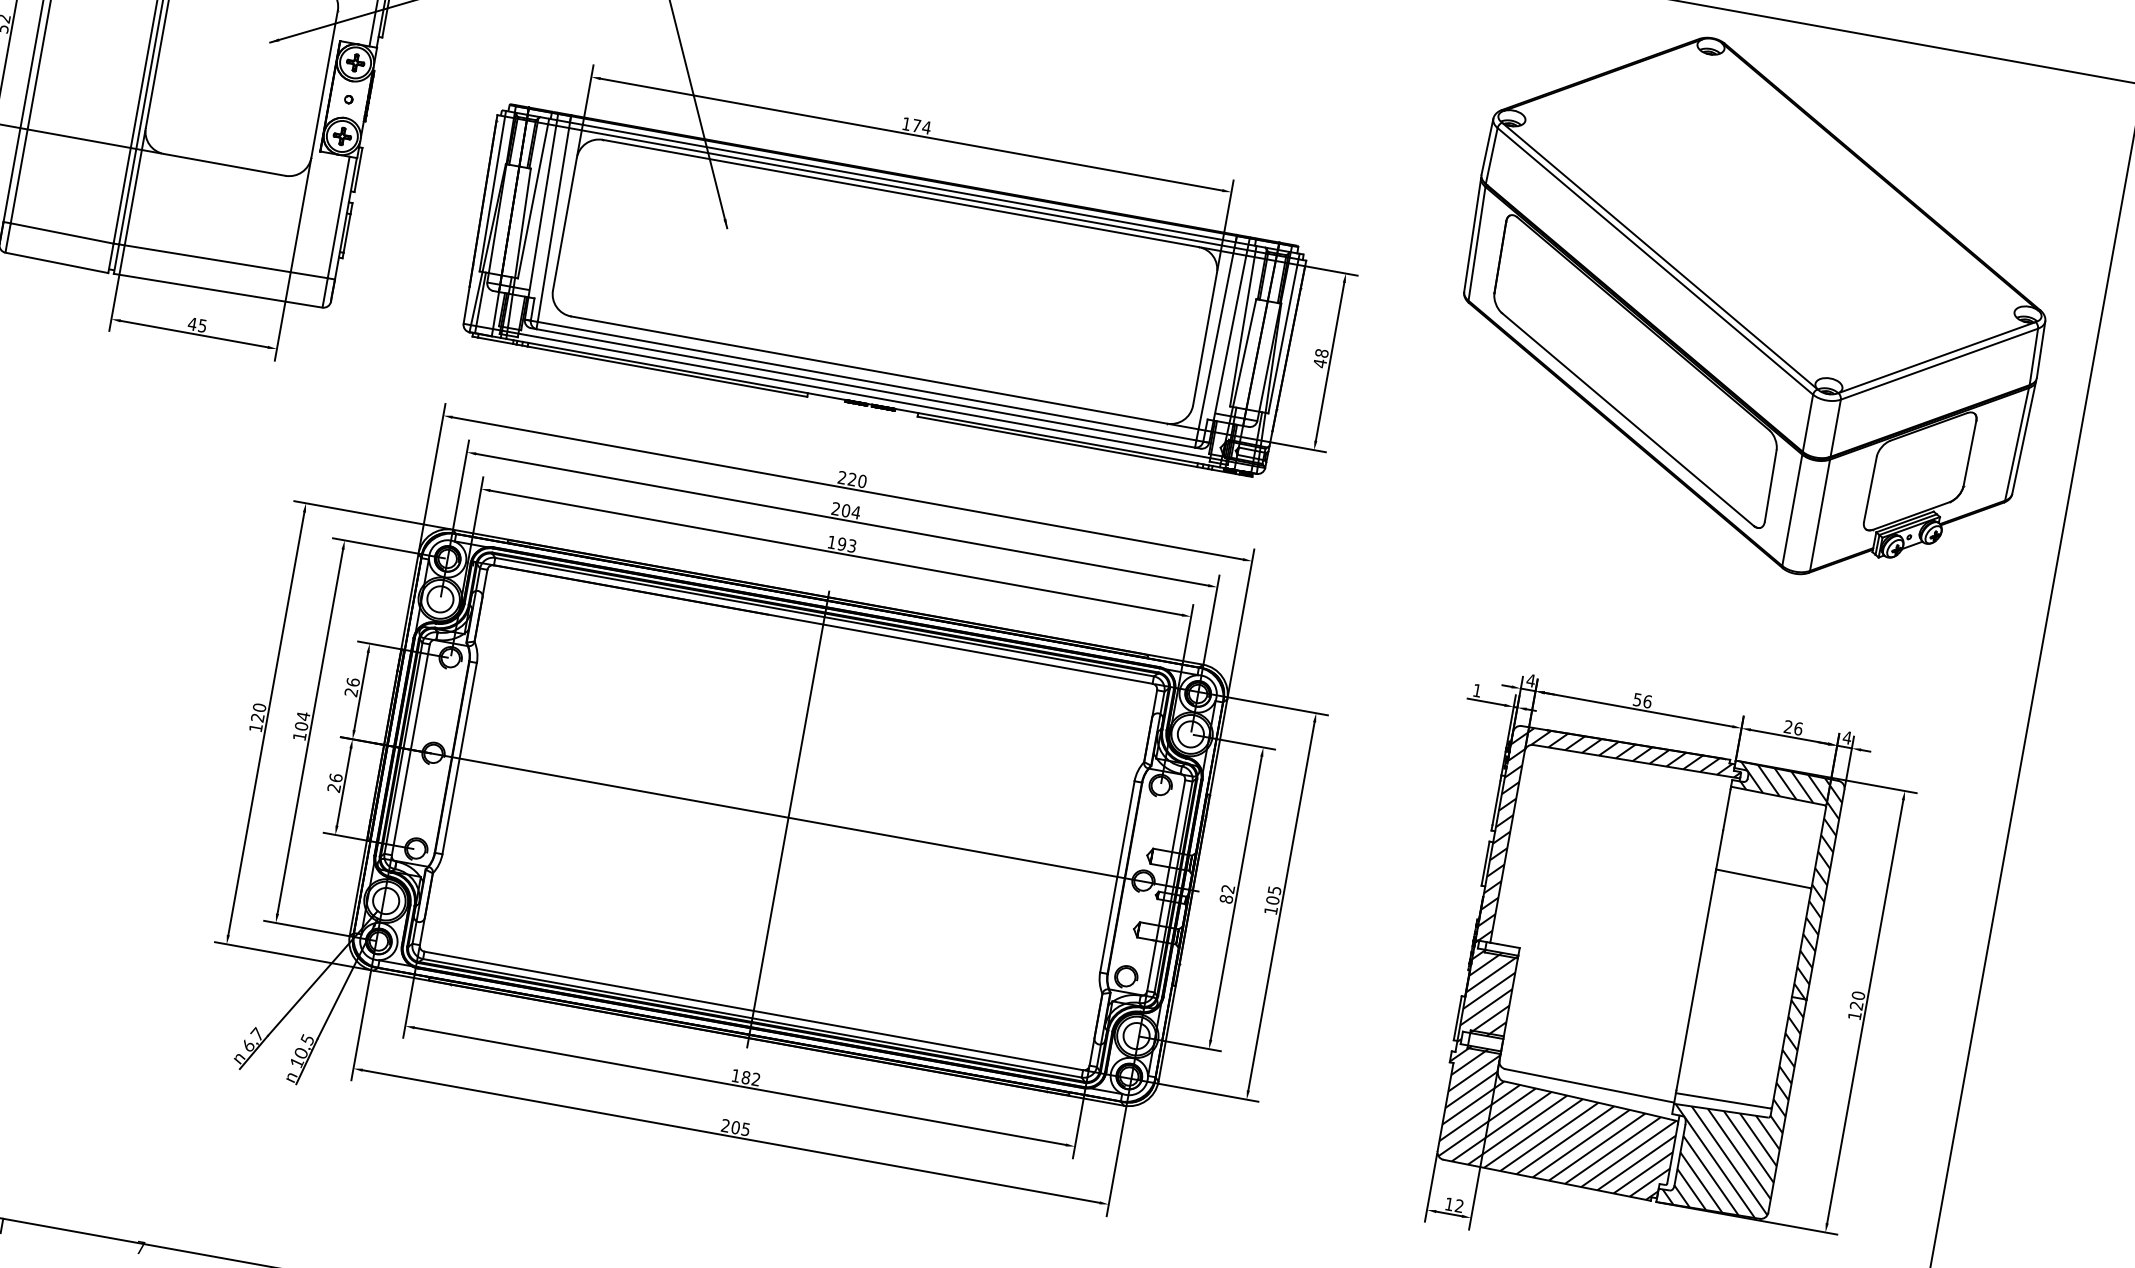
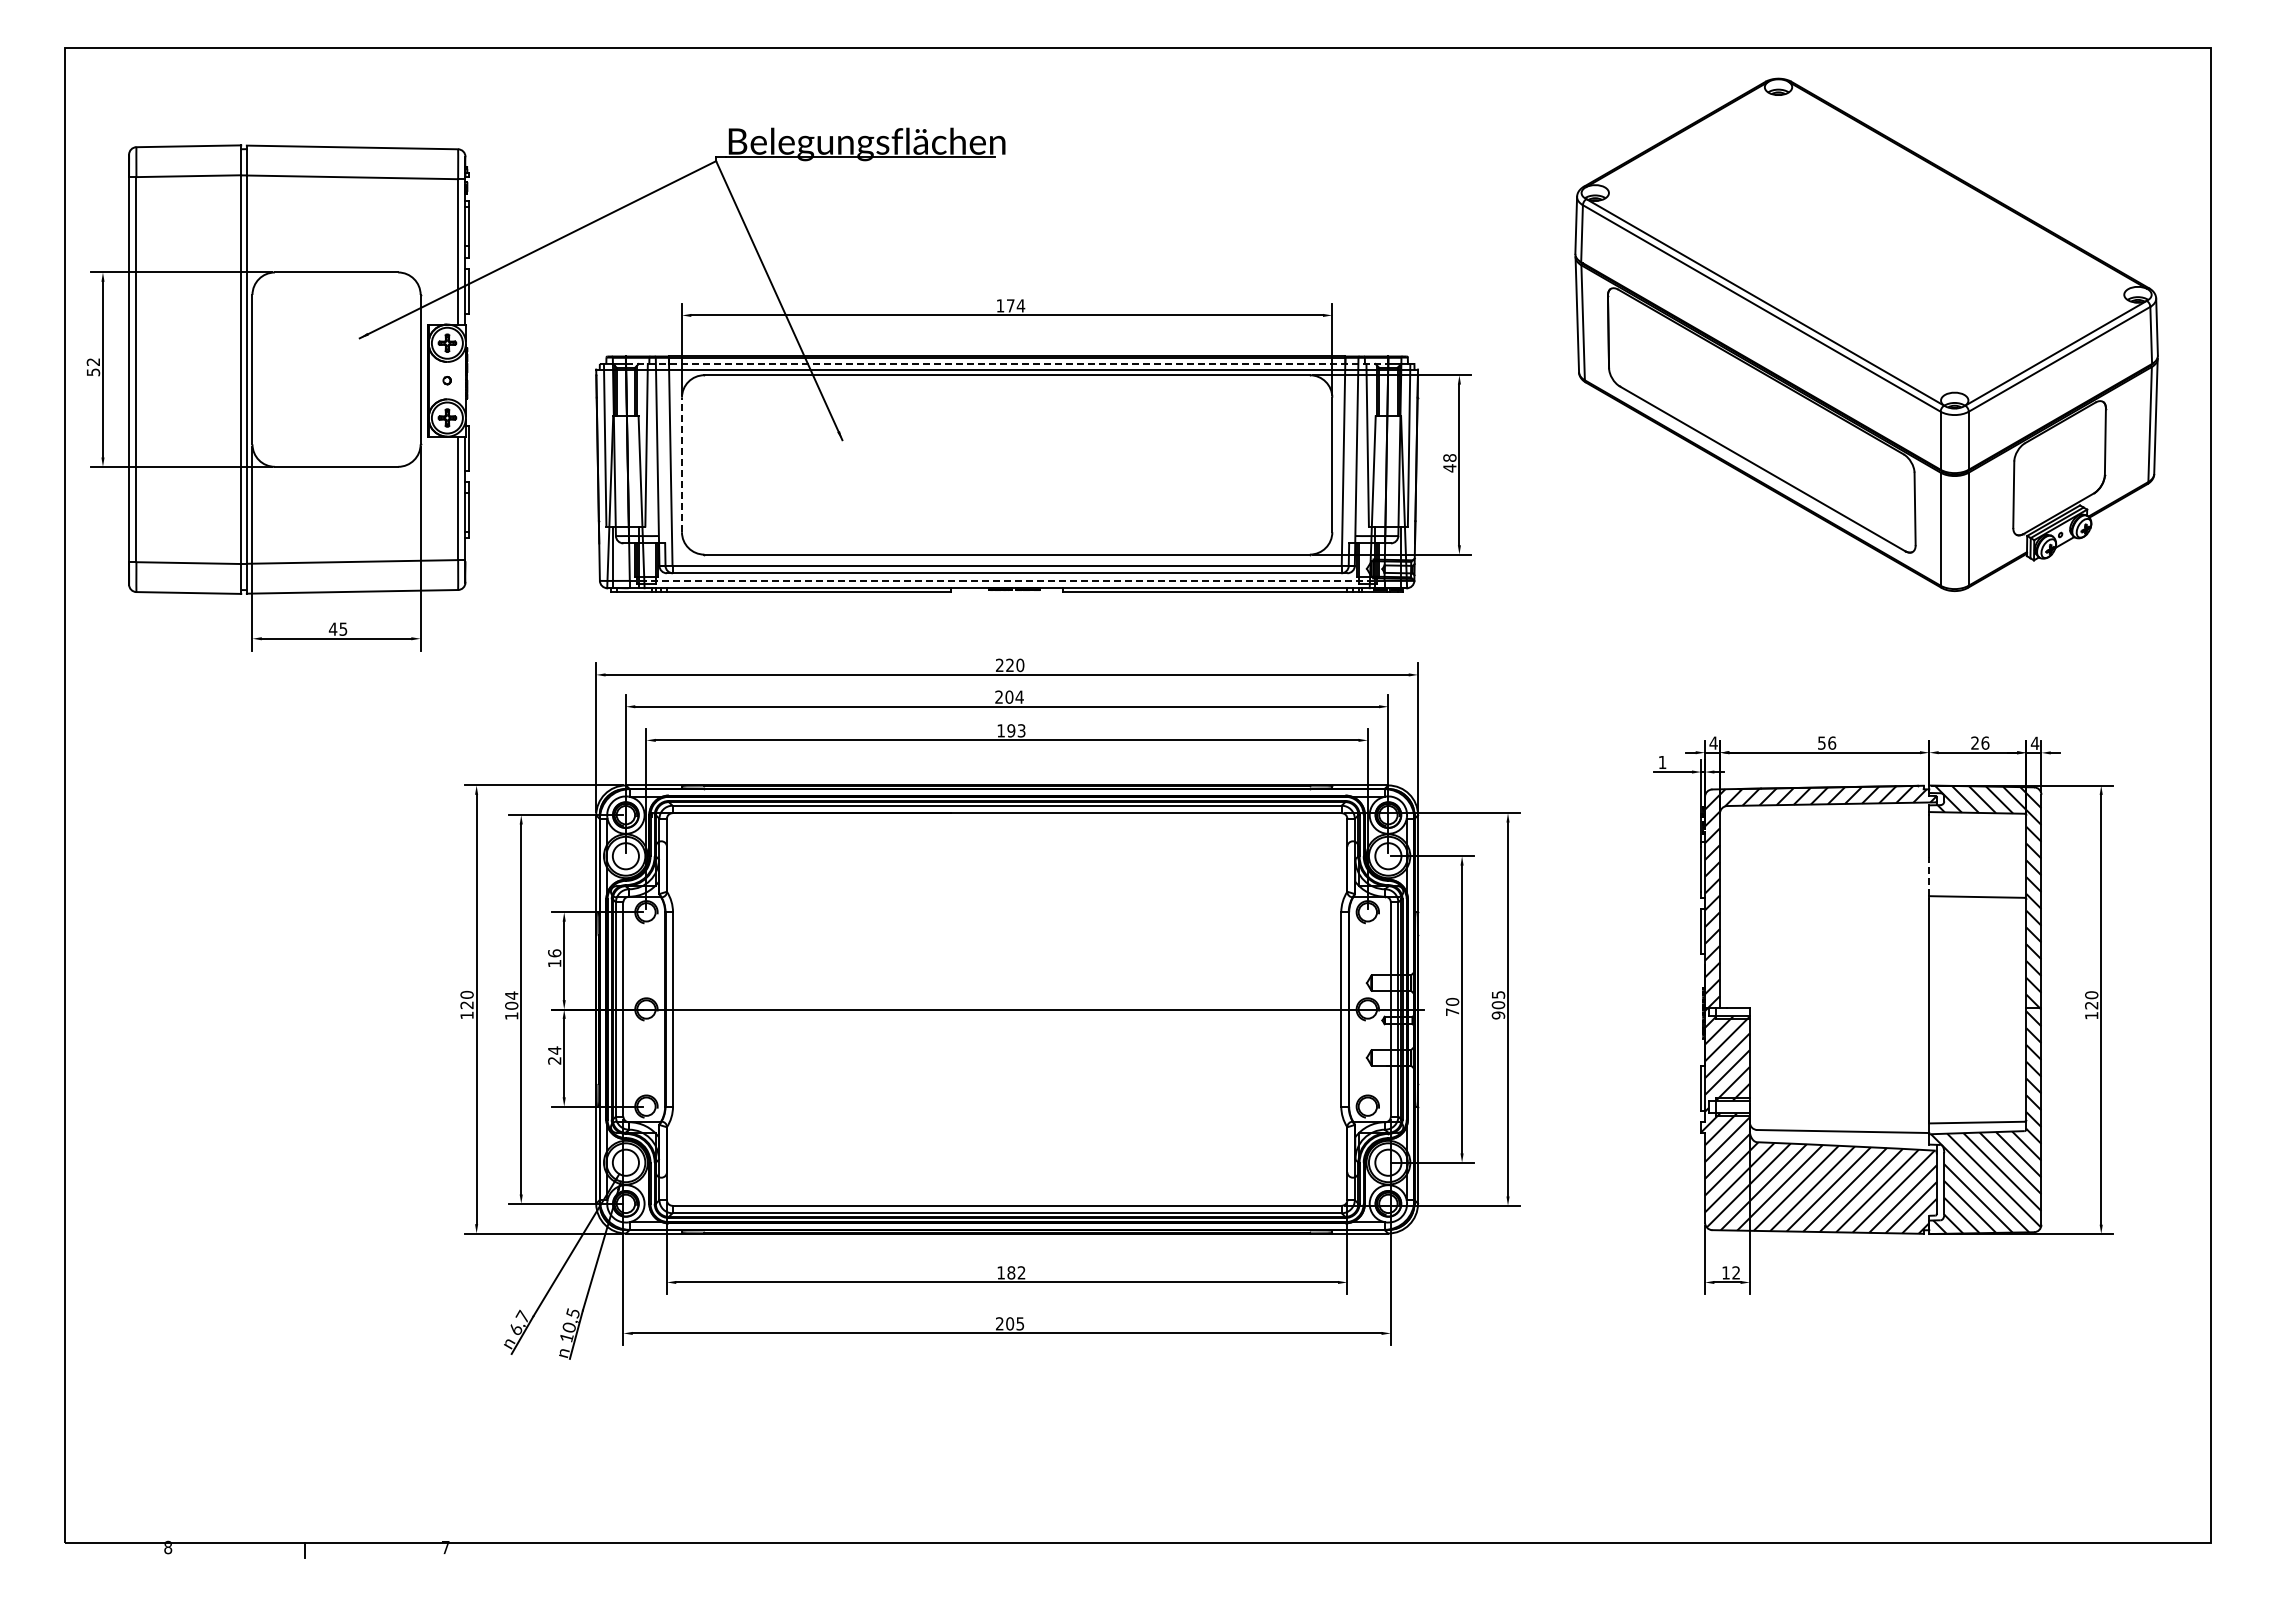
line: (903, 182) -> (1007, 363), solid -> dashed
line: (564, 223) -> (681, 464), solid -> dashed
line: (863, 395) -> (1006, 580), solid -> dashed
text: (351, 692) -> (554, 963), 26 -> 16
text: (335, 777) -> (554, 1050), 26 -> 24
line: (788, 818) -> (1007, 1010), removed
line: (1719, 850) -> (1929, 876), solid -> dashed
text: (1227, 893) -> (1452, 1006), 82 -> 70
text: (1271, 910) -> (1498, 1015), 105 -> 905

